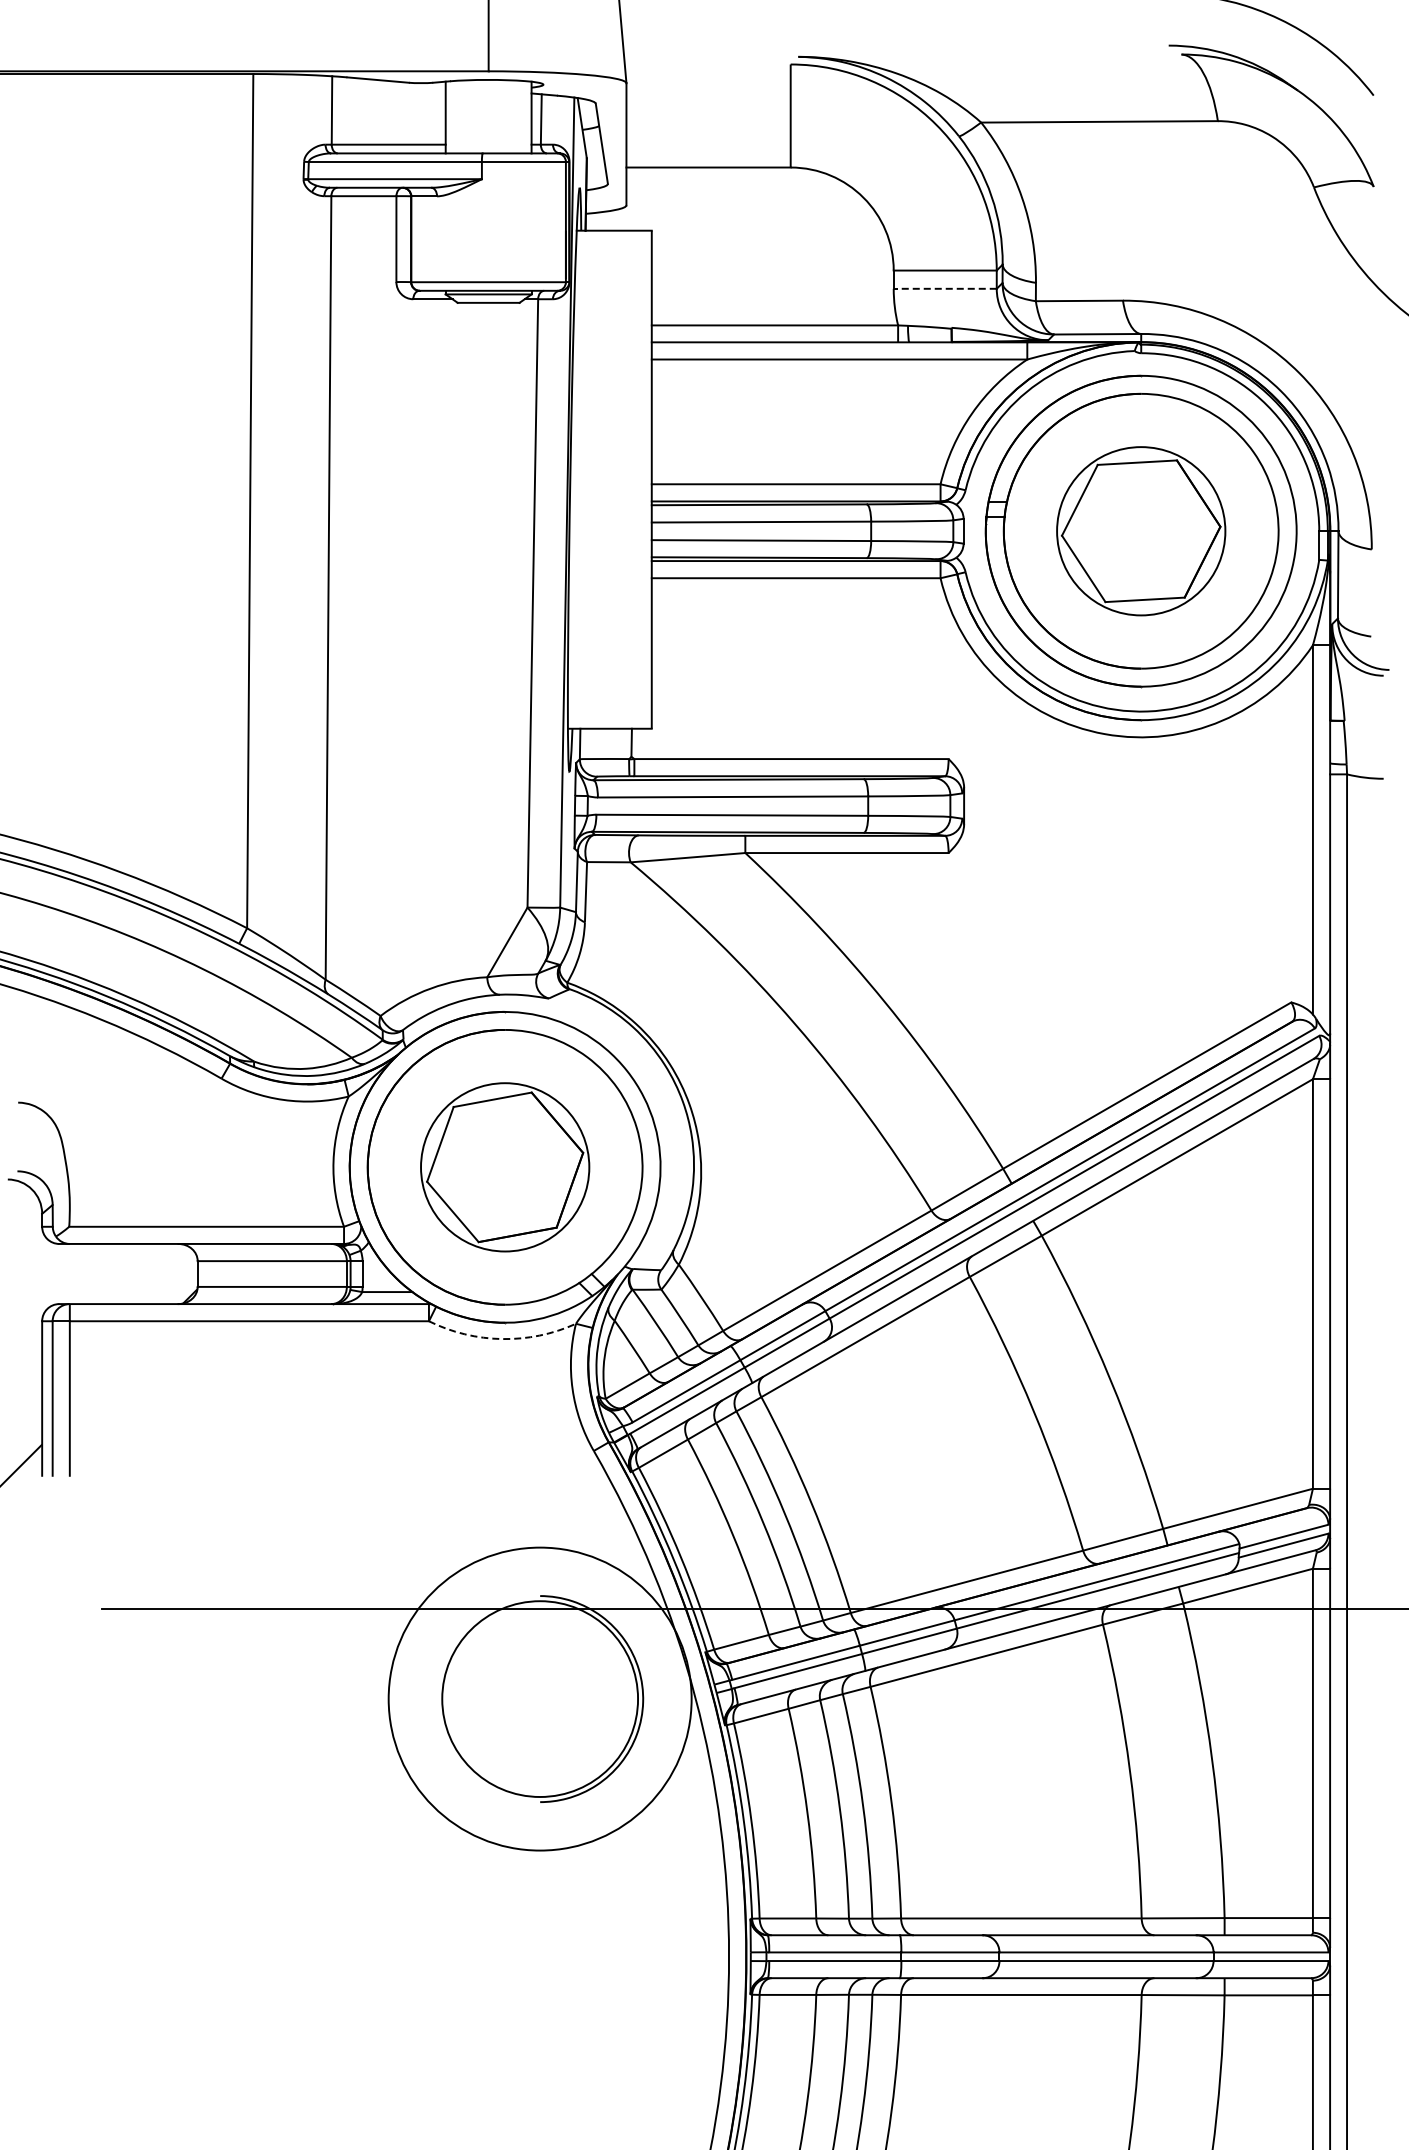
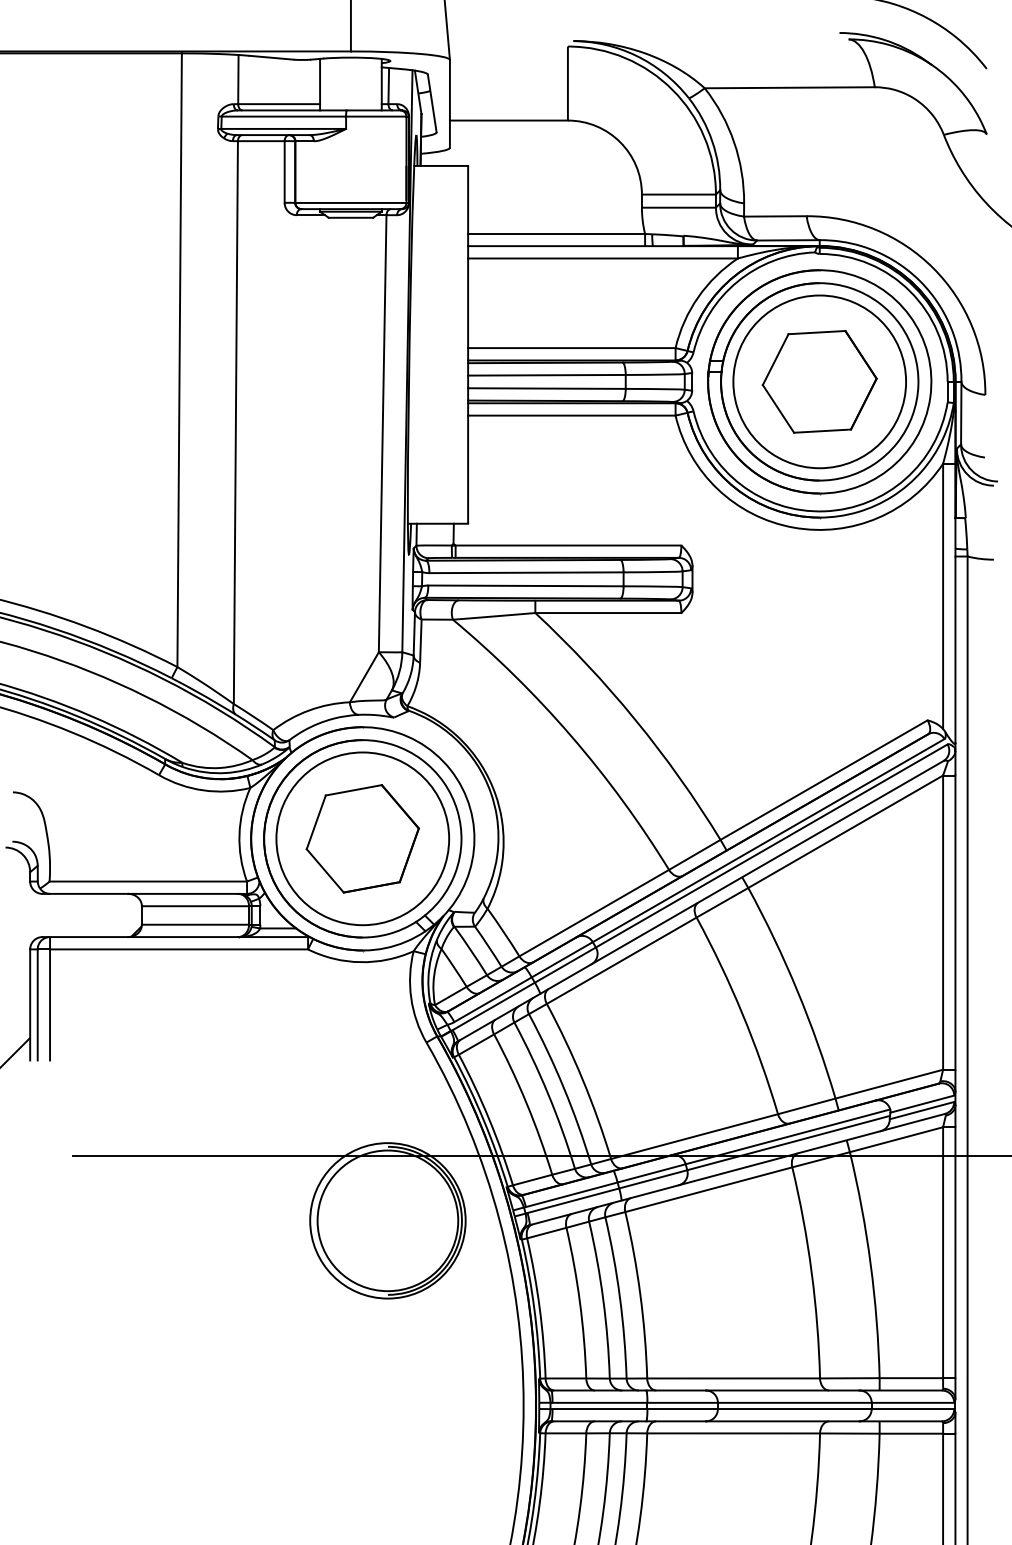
line: (945, 288) -> (679, 207), dashed -> solid
circle: (1141, 531) -> (819, 382), size x1.43
circle: (504, 1167) -> (362, 838), size x1.43
arc: (502, 1339) -> (360, 962), dashed -> solid
circle: (539, 1698) -> (387, 1220), size x0.71

